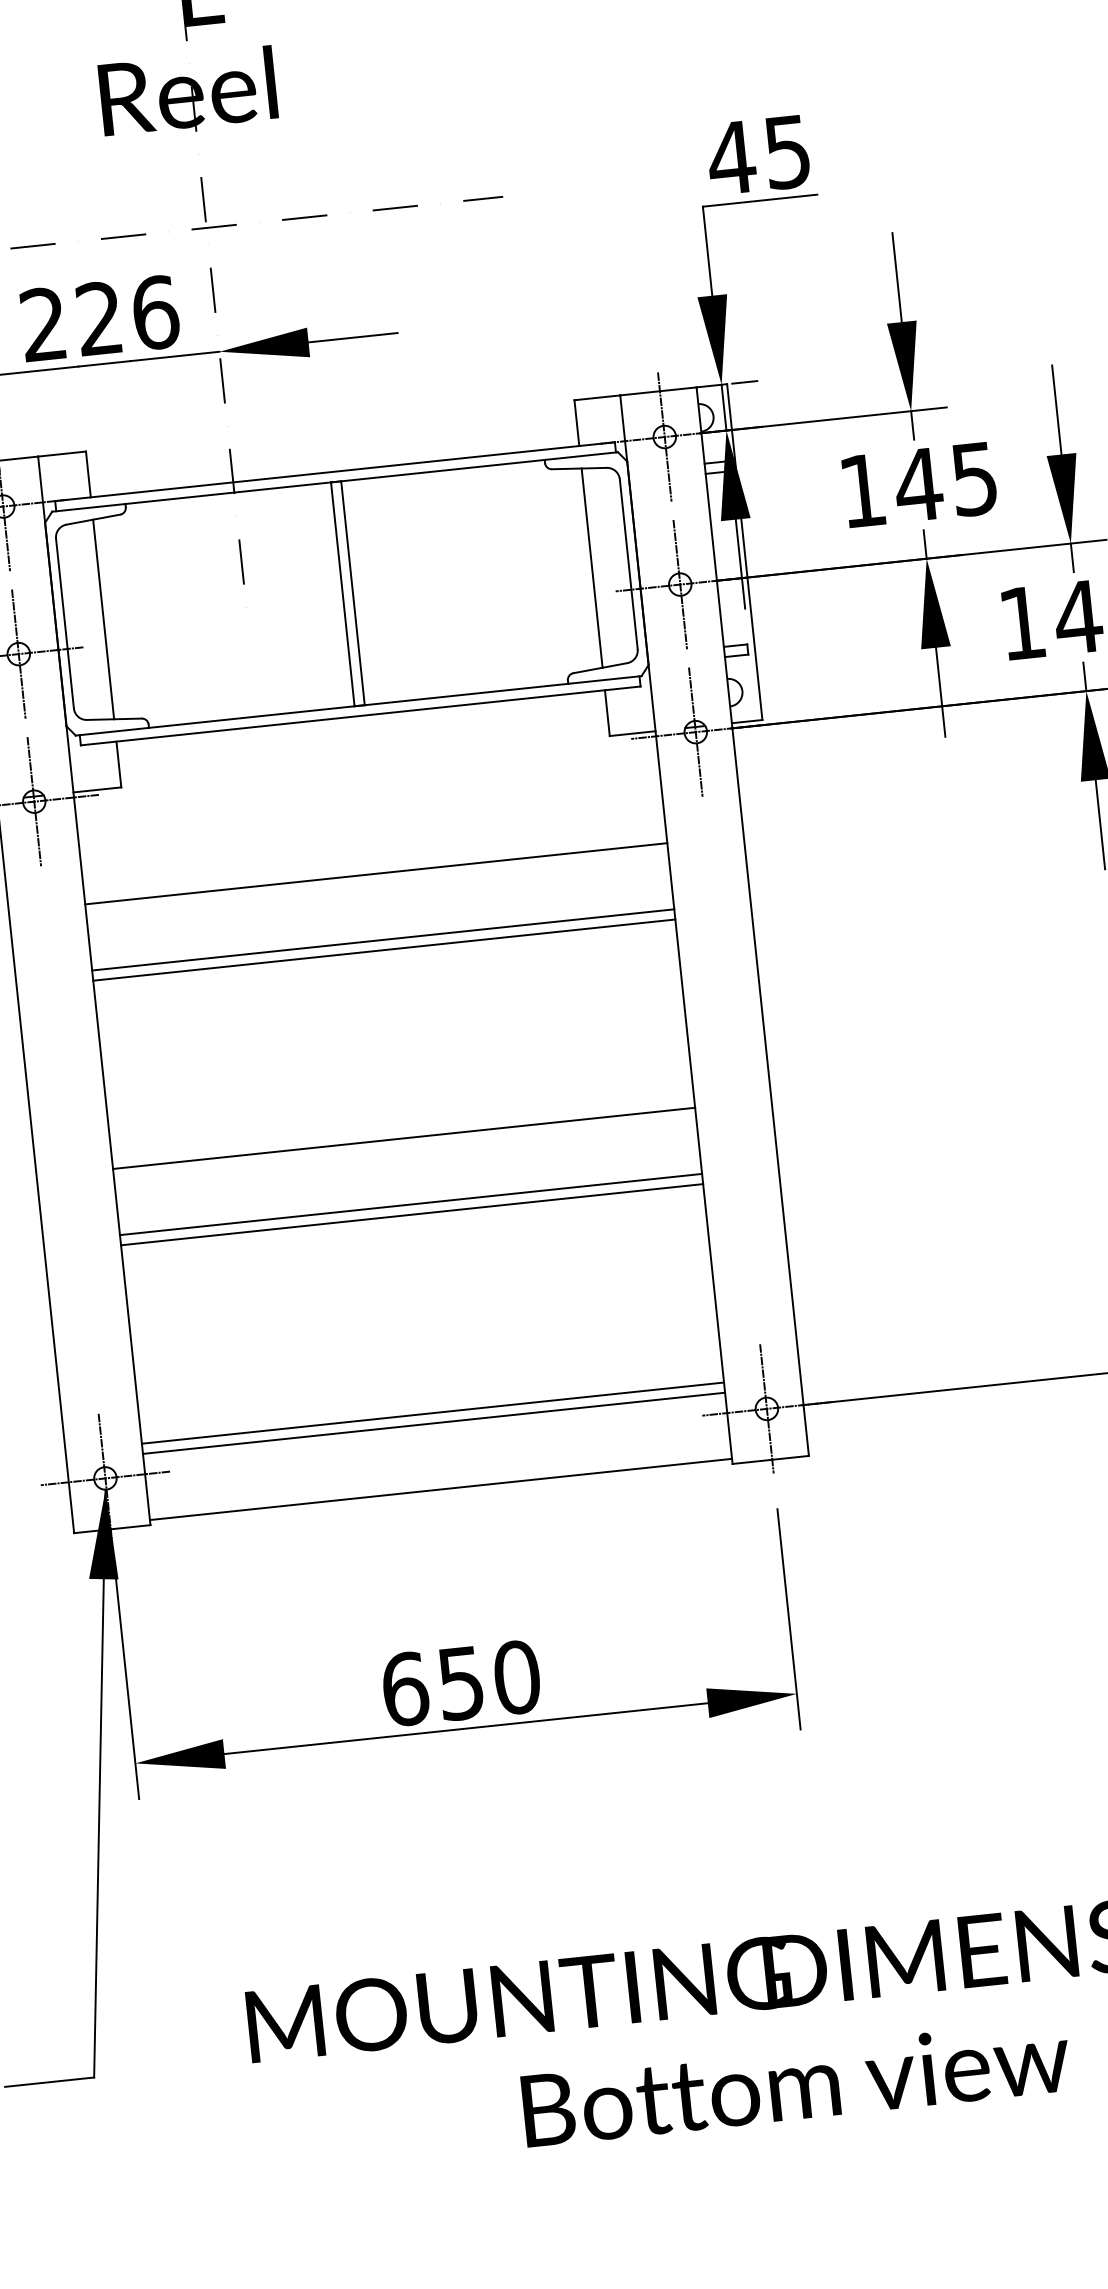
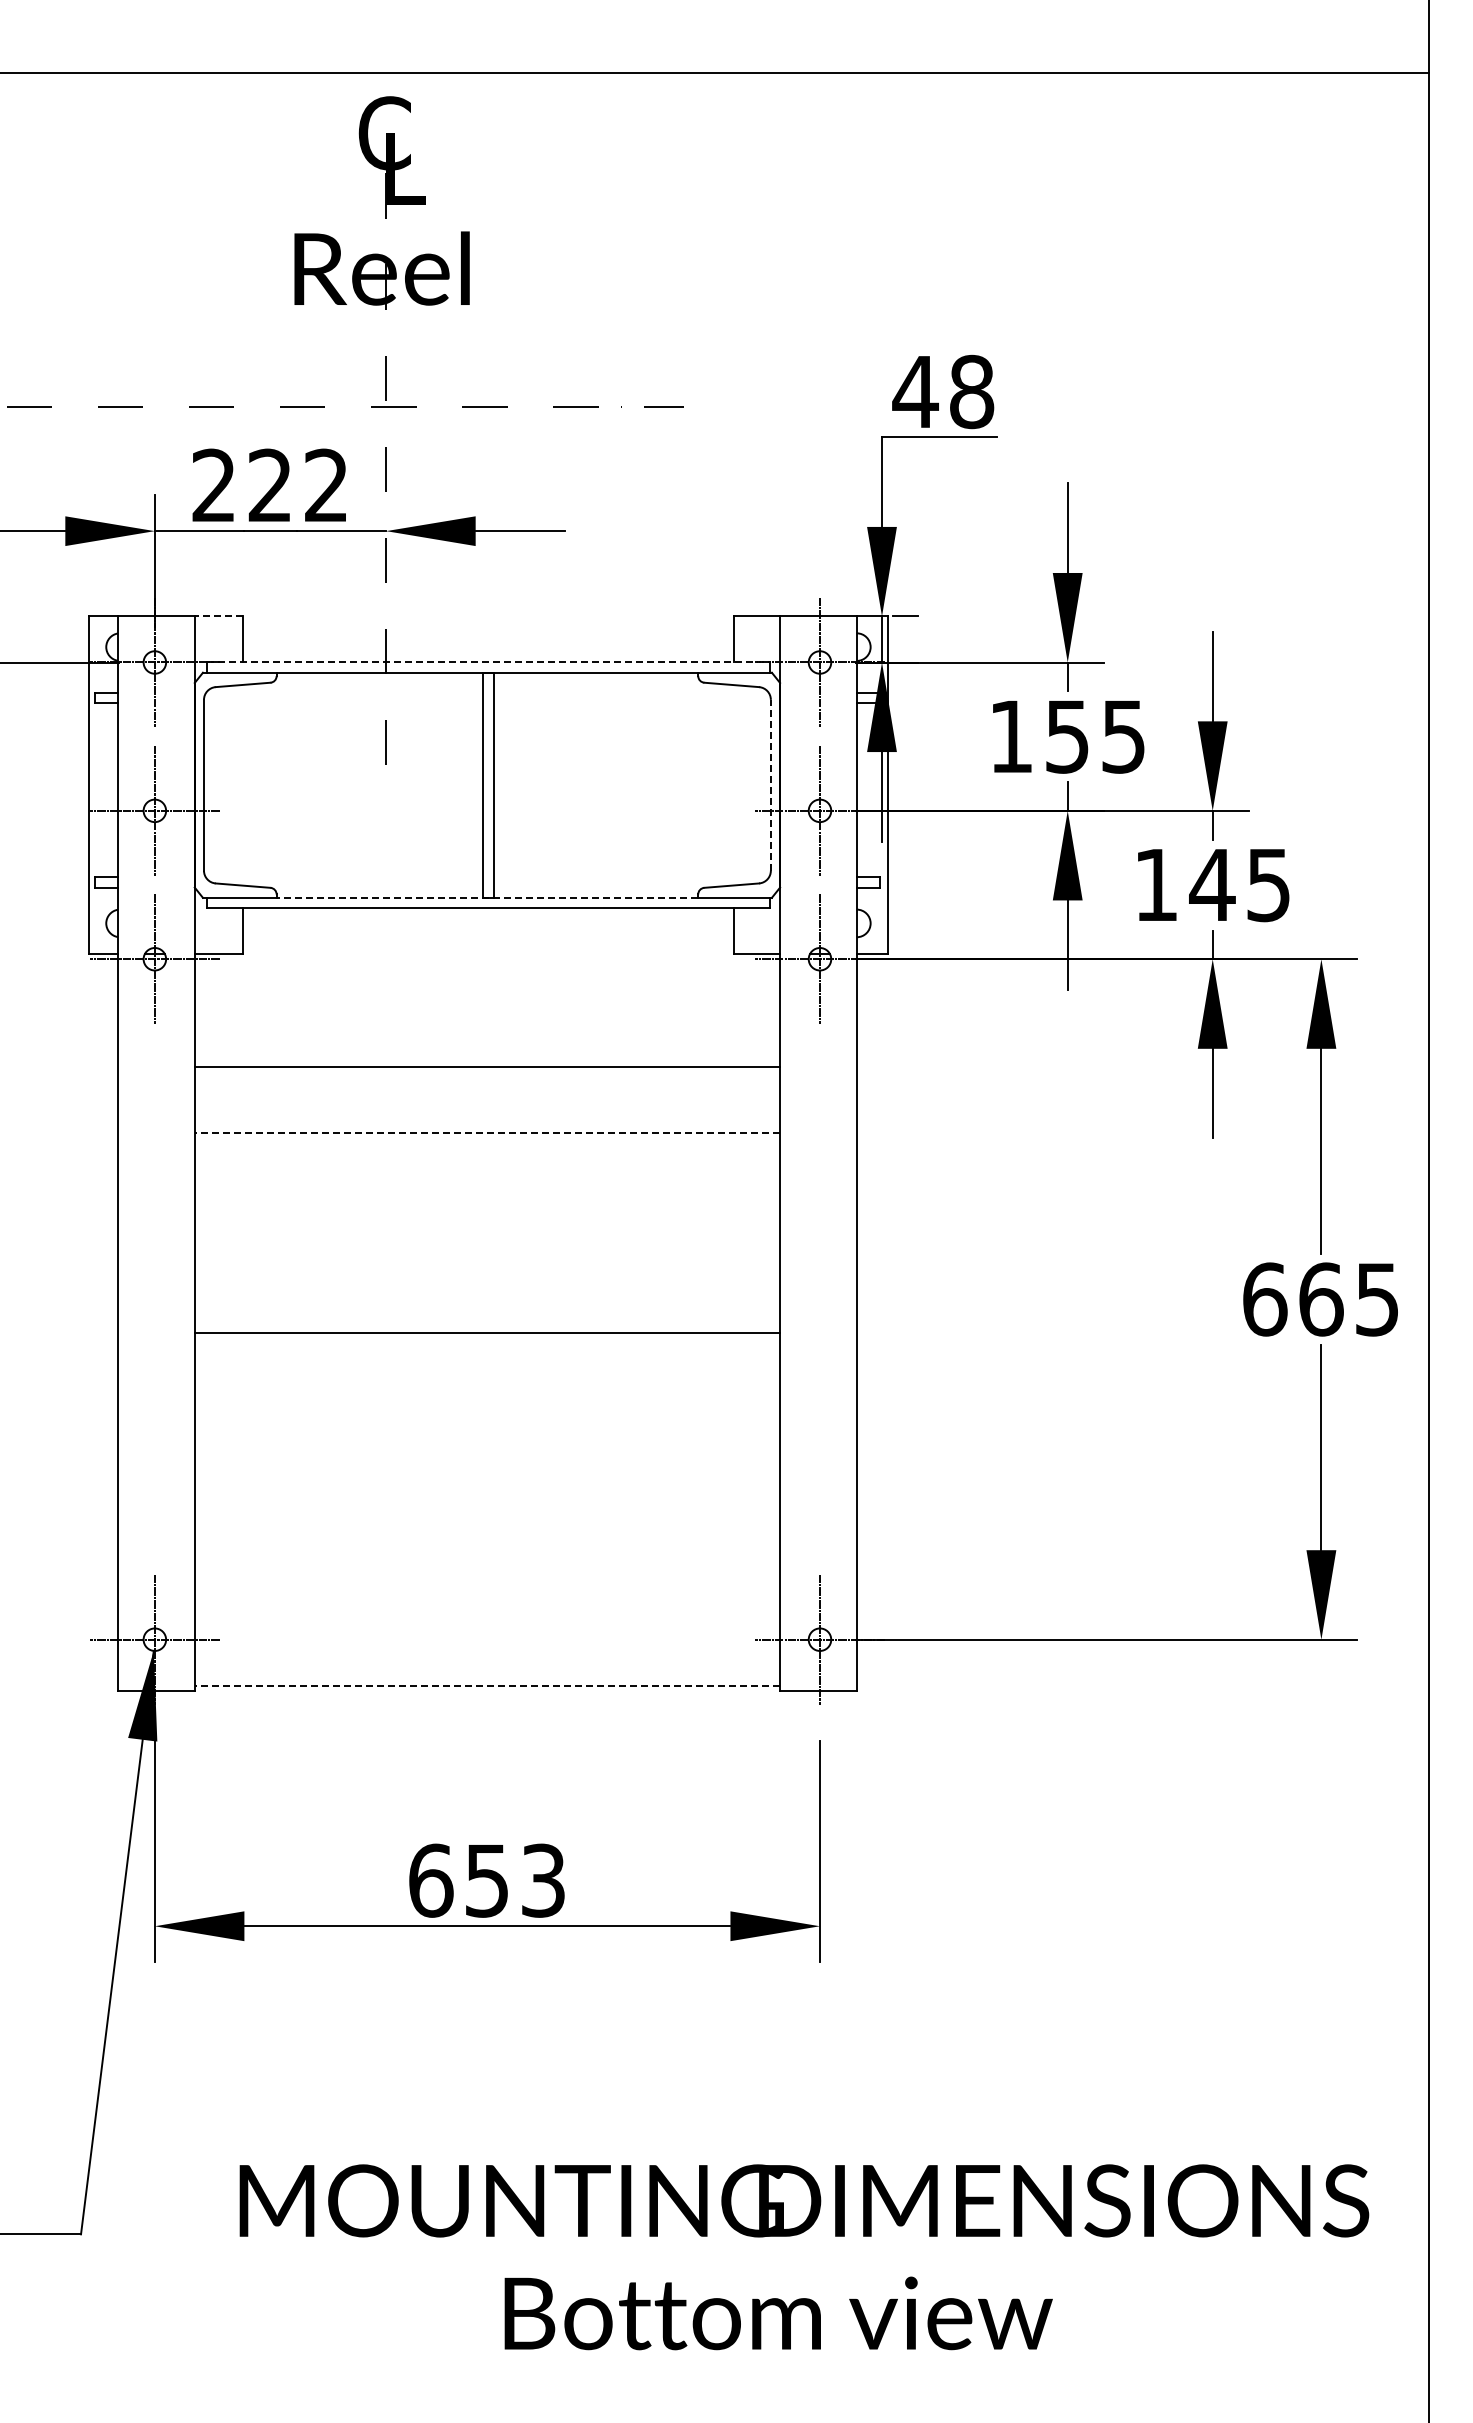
text: (788, 151) -> (972, 391), 45 -> 48
text: (155, 312) -> (326, 485), 226 -> 222
line: (61, 454) -> (218, 616), solid -> dashed
line: (335, 471) -> (488, 662), solid -> dashed
text: (918, 484) -> (1067, 736), 145 -> 155
line: (628, 563) -> (770, 784), solid -> dashed
line: (592, 568) -> (734, 785), removed
line: (103, 618) -> (242, 784), removed
line: (358, 705) -> (487, 897), solid -> dashed
line: (383, 940) -> (487, 1133), solid -> dashed
line: (384, 950) -> (487, 1143), removed
line: (411, 1204) -> (487, 1399), removed
line: (412, 1214) -> (487, 1409), removed
line: (433, 1413) -> (487, 1609), removed
line: (434, 1423) -> (487, 1619), removed
line: (441, 1489) -> (487, 1685), solid -> dashed
text: (517, 1677) -> (543, 1880), 650 -> 653

